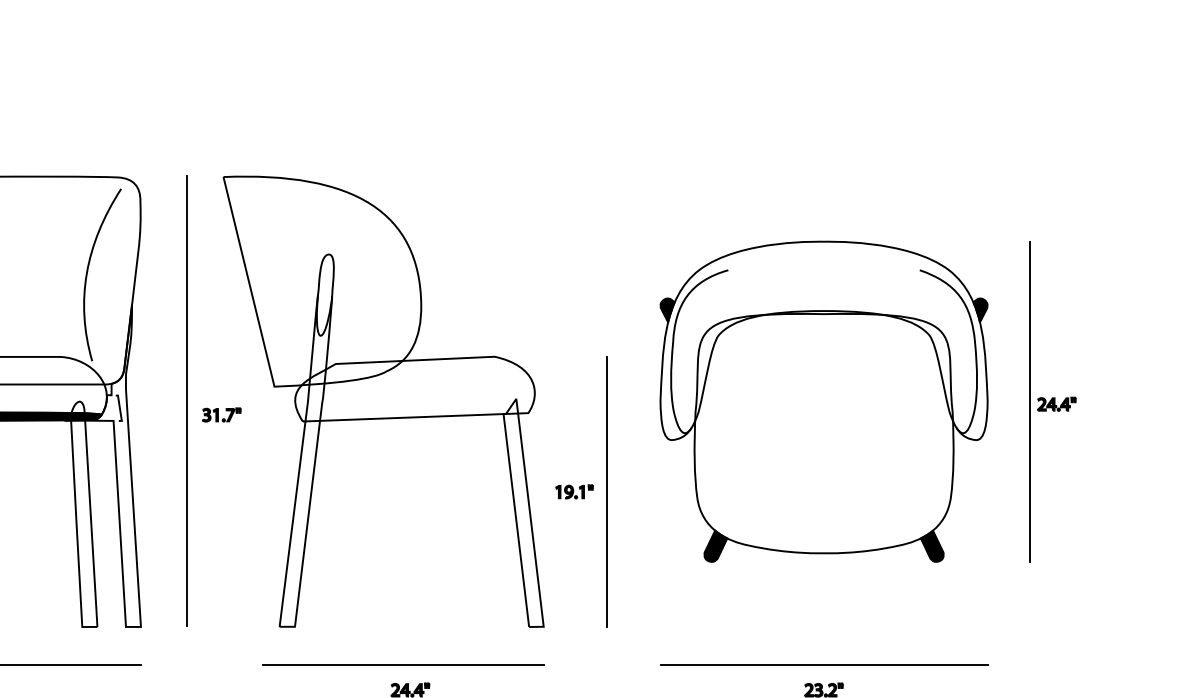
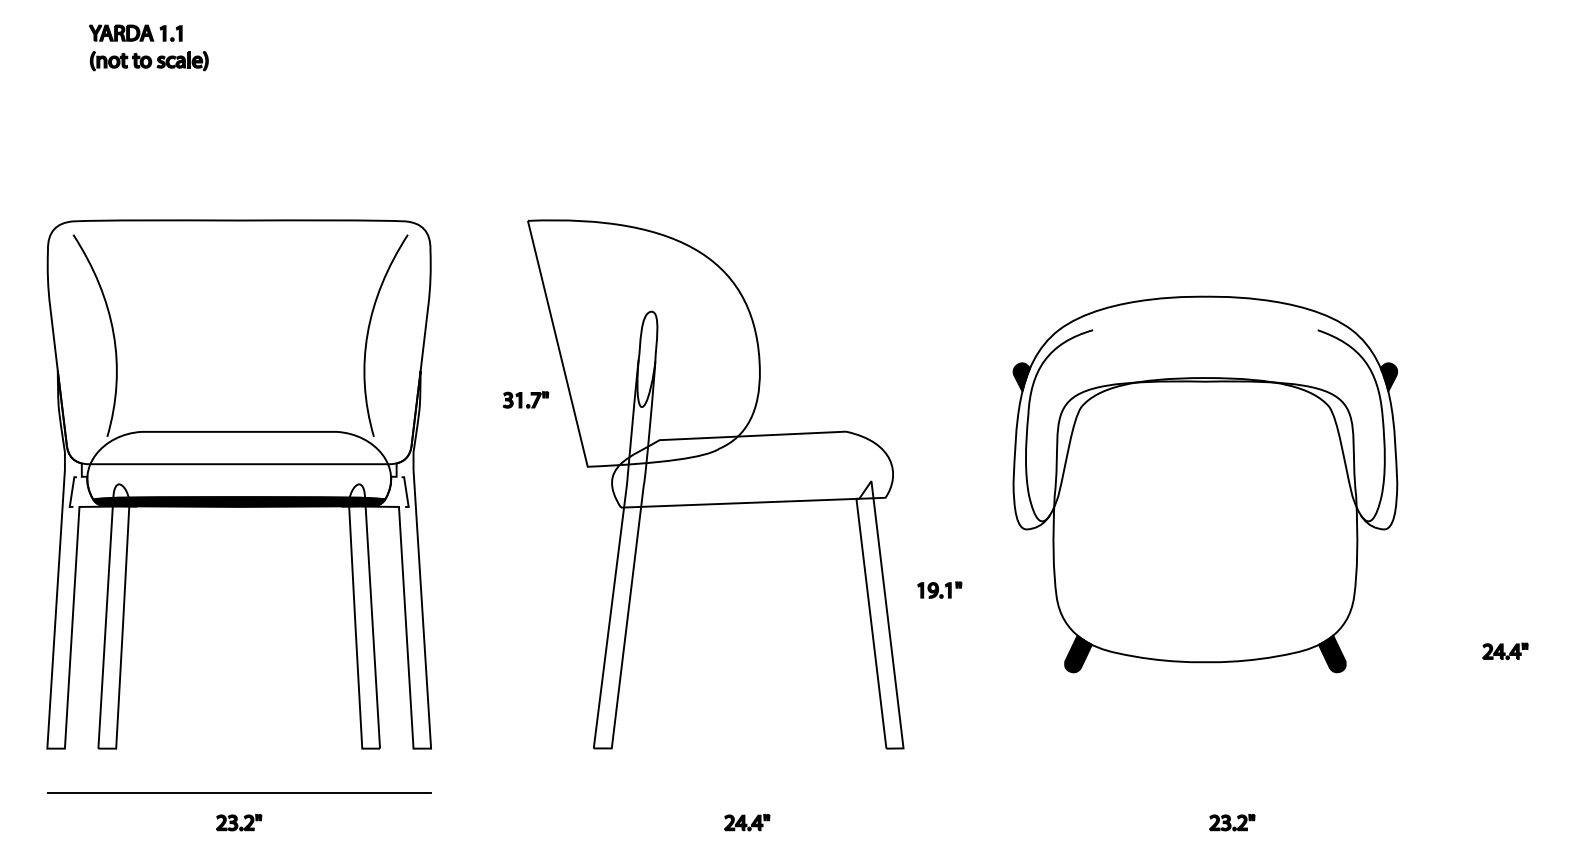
line: (186, 400) -> (484, 483), removed
part: (824, 401) -> (1205, 484), moved
line: (1030, 401) -> (1474, 484), removed
part: (1056, 404) -> (1505, 651), moved
part: (221, 414) -> (525, 399), moved
line: (606, 491) -> (977, 589), removed
line: (403, 665) -> (738, 793), removed
line: (824, 665) -> (1232, 793), removed

